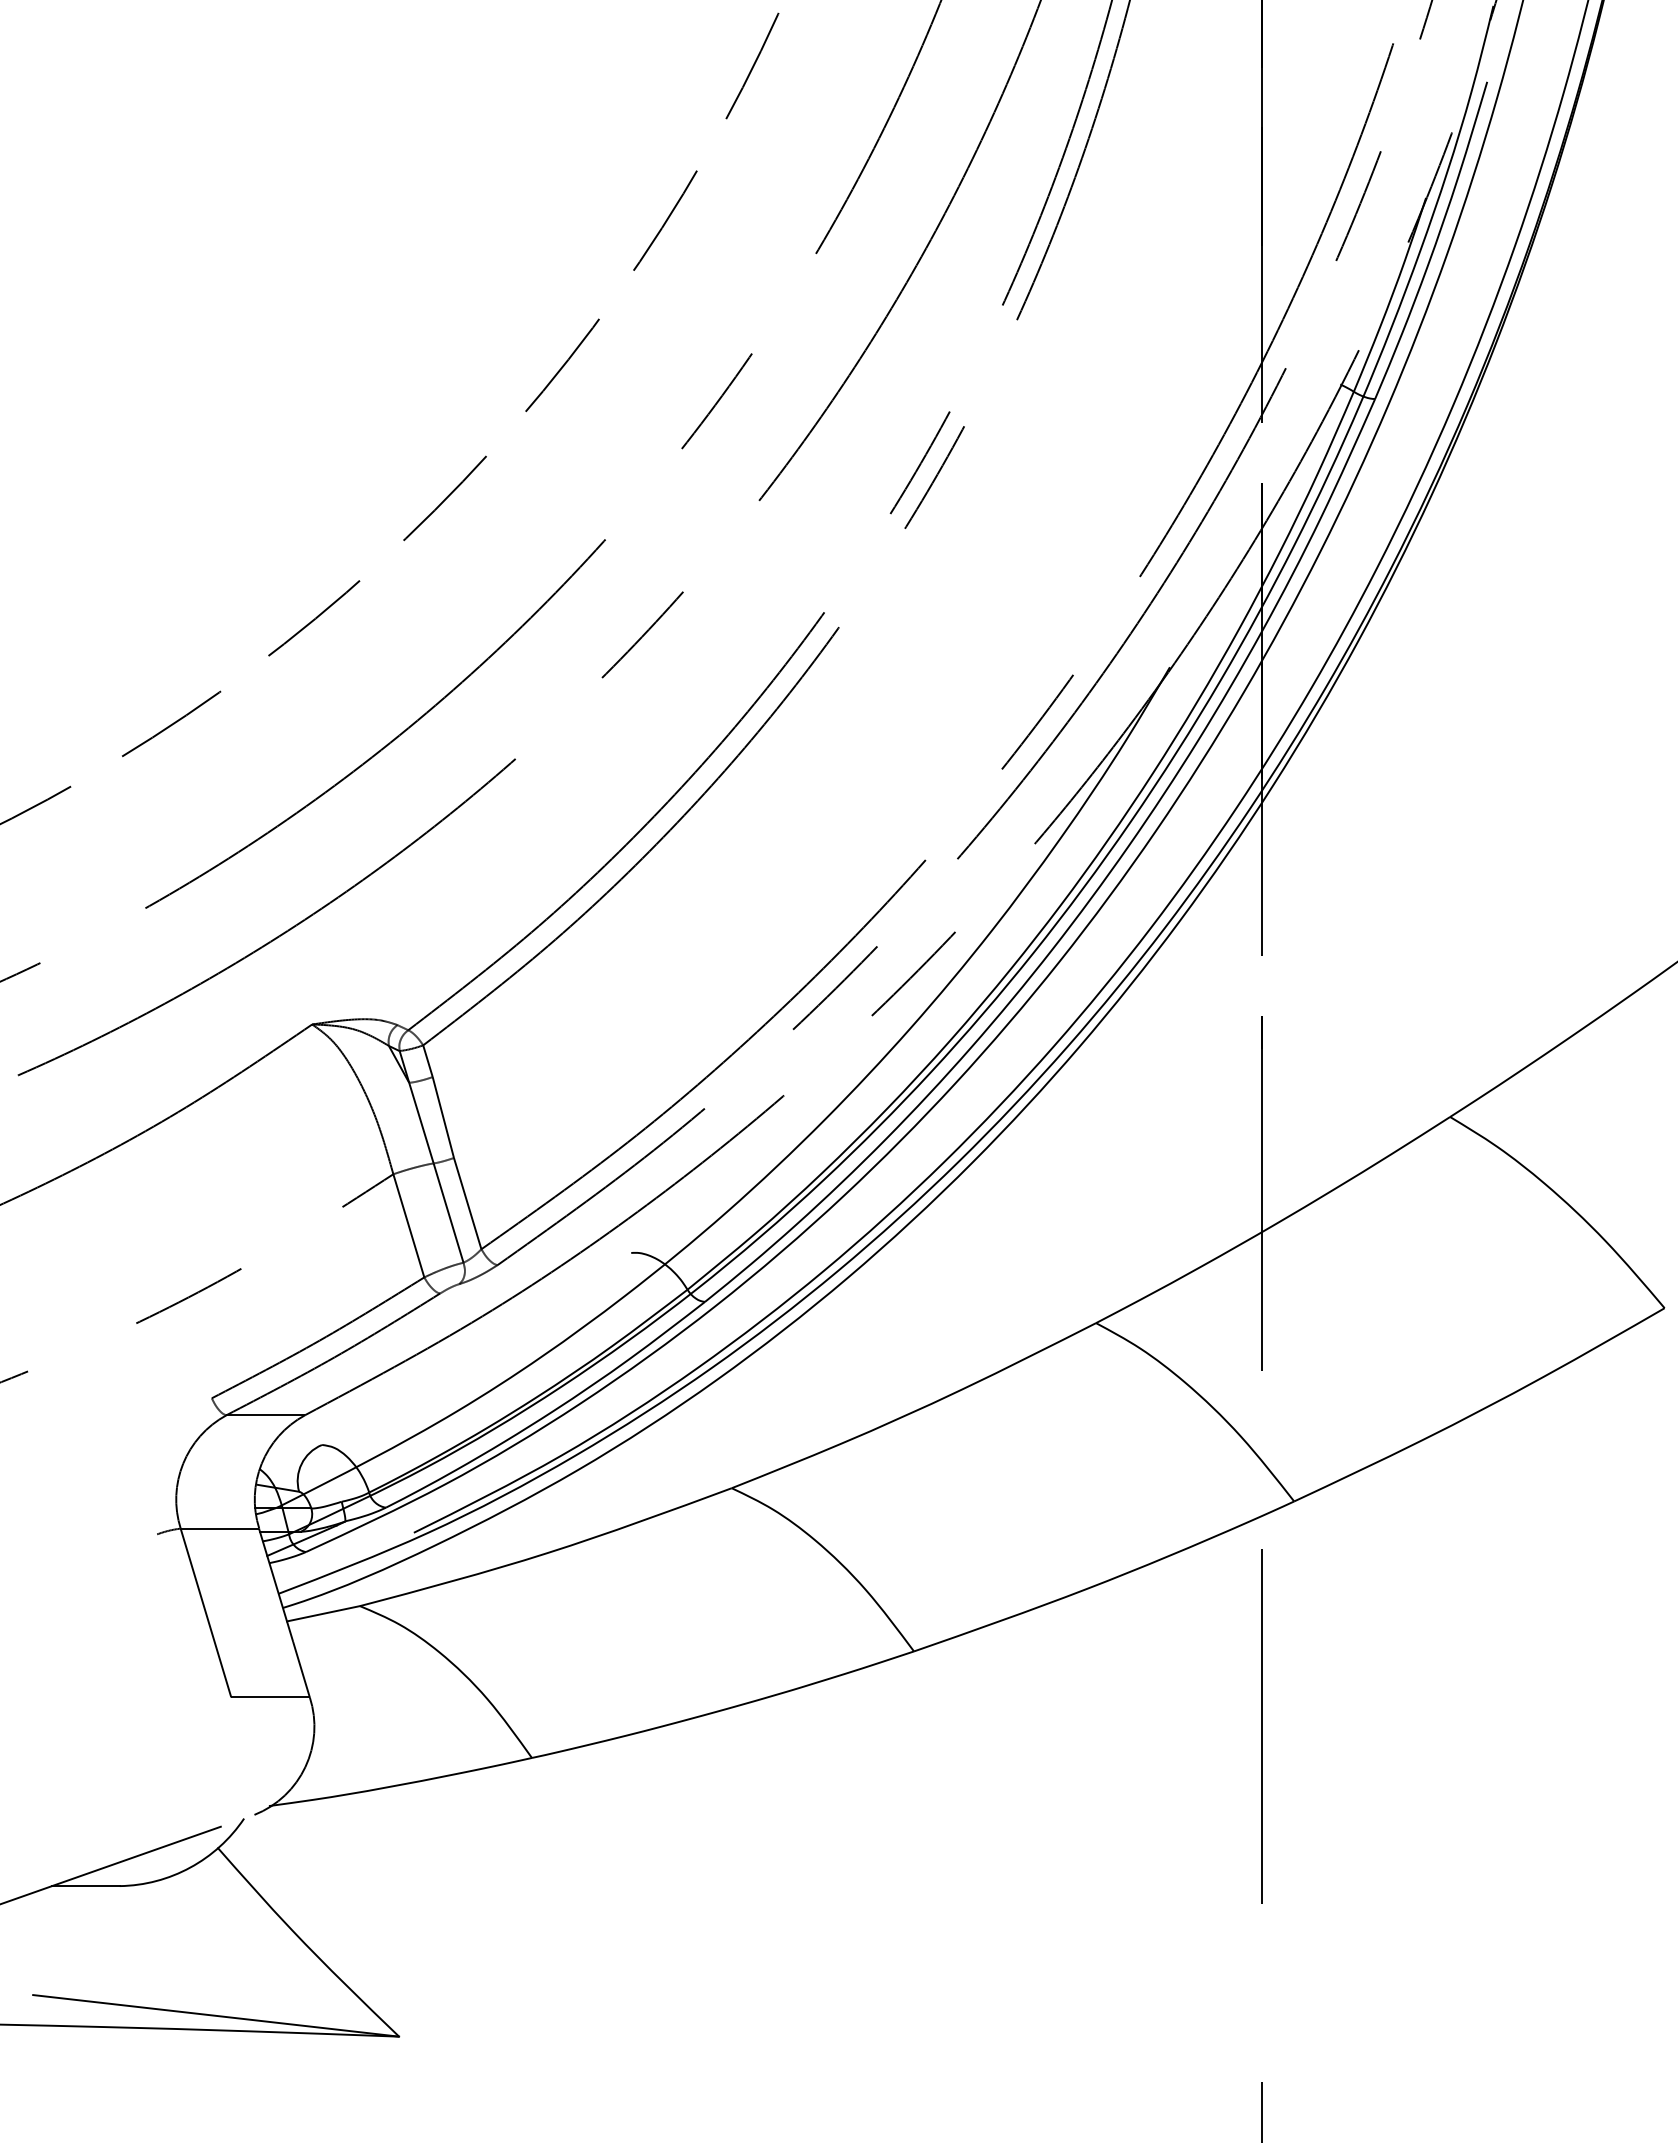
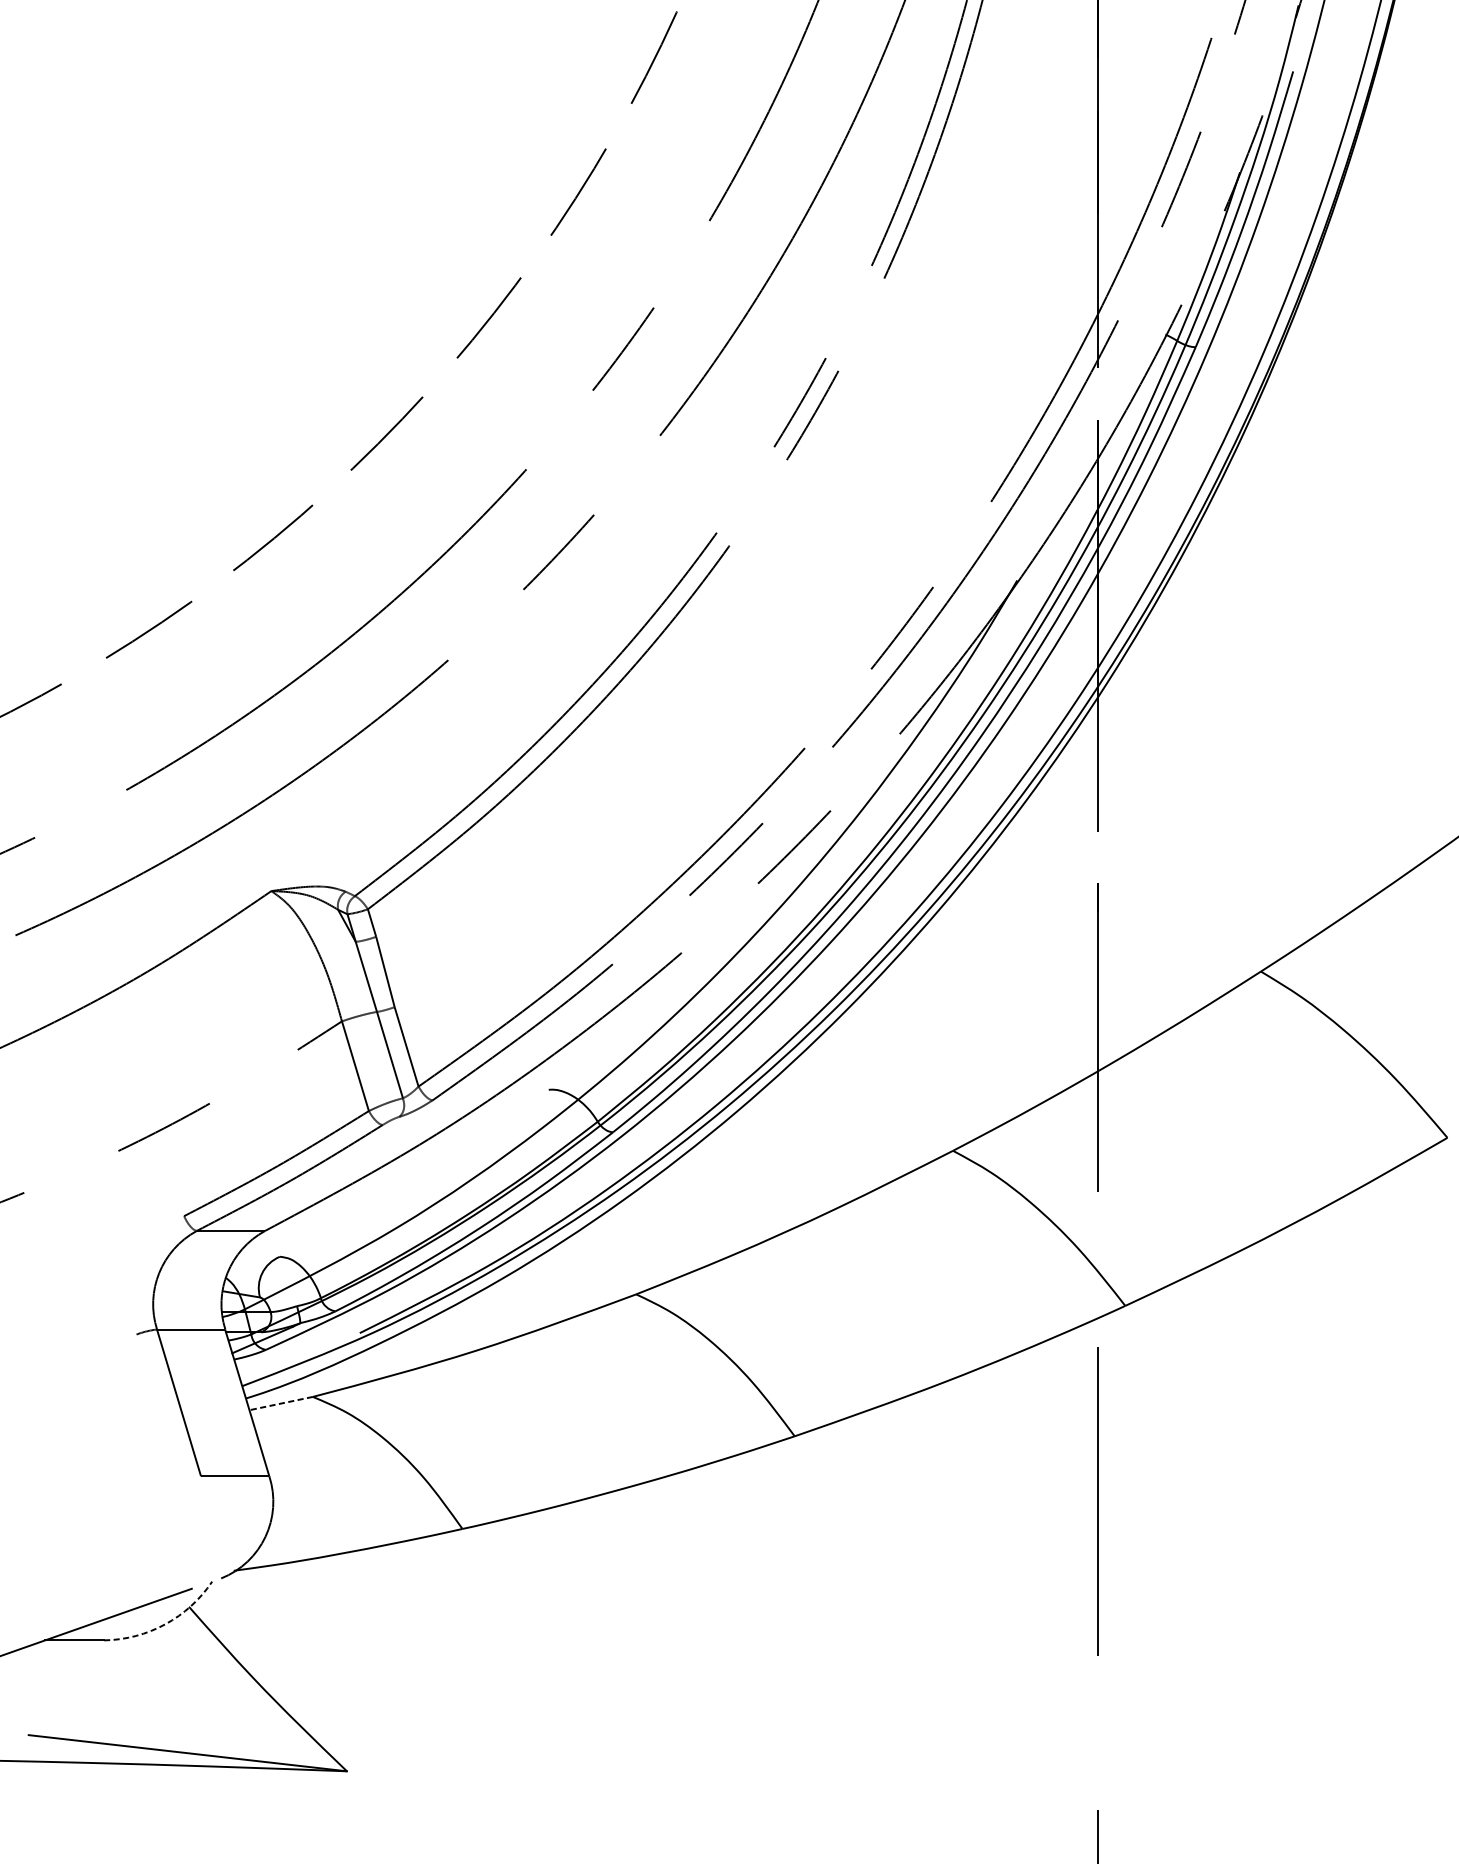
line: (323, 1613) -> (281, 1403), solid -> dashed
arc: (190, 1867) -> (165, 1624), solid -> dashed

